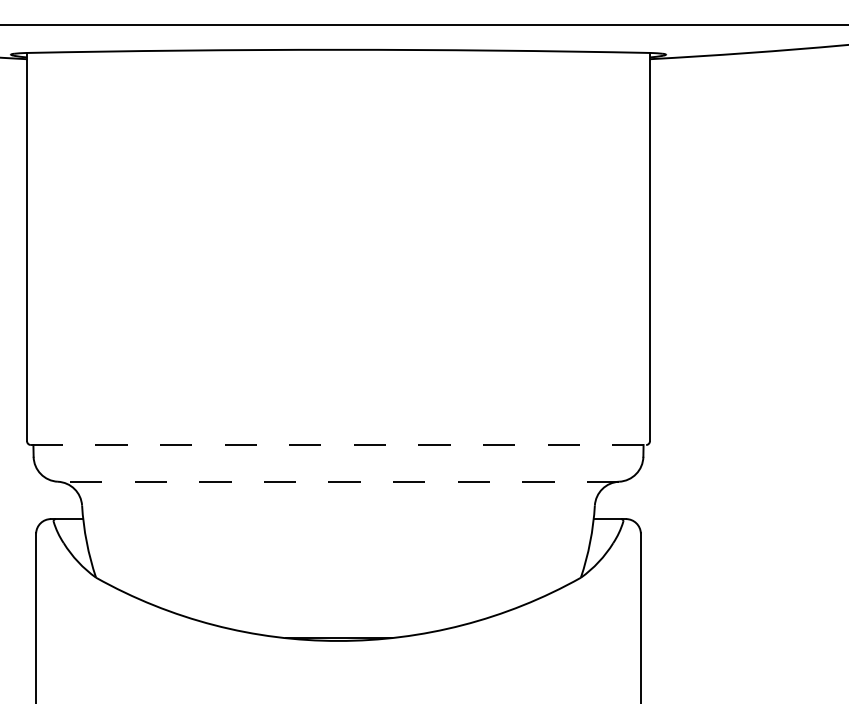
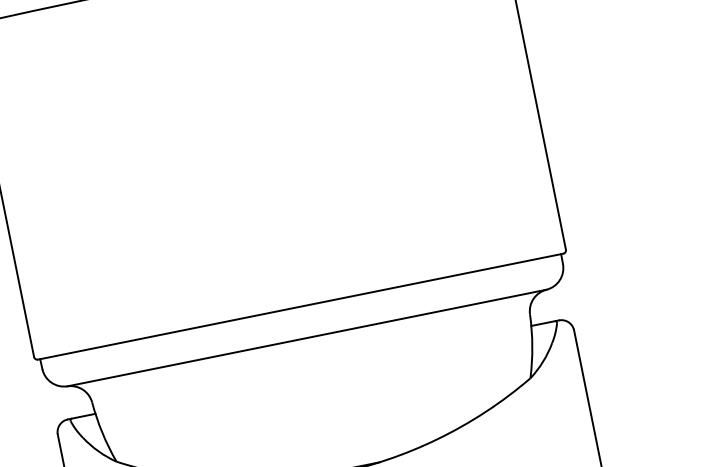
line: (338, 445) -> (300, 307), dashed -> solid
line: (338, 481) -> (306, 337), dashed -> solid

